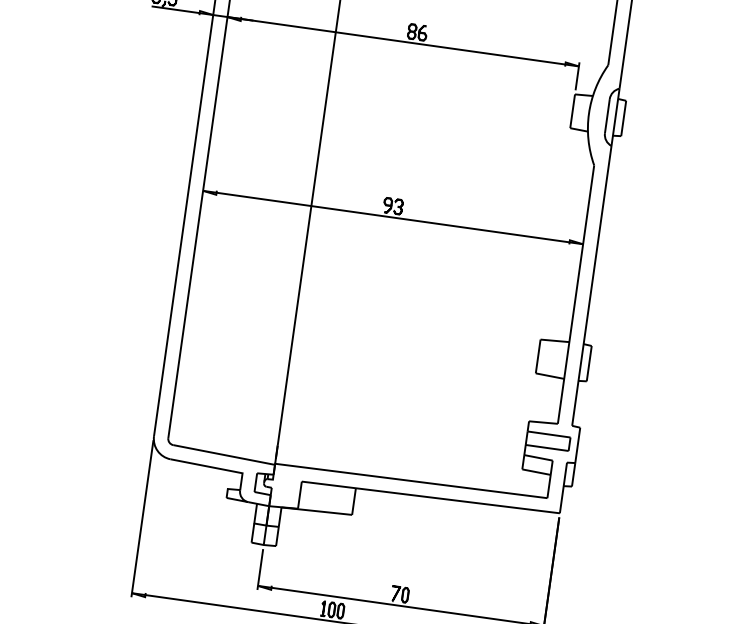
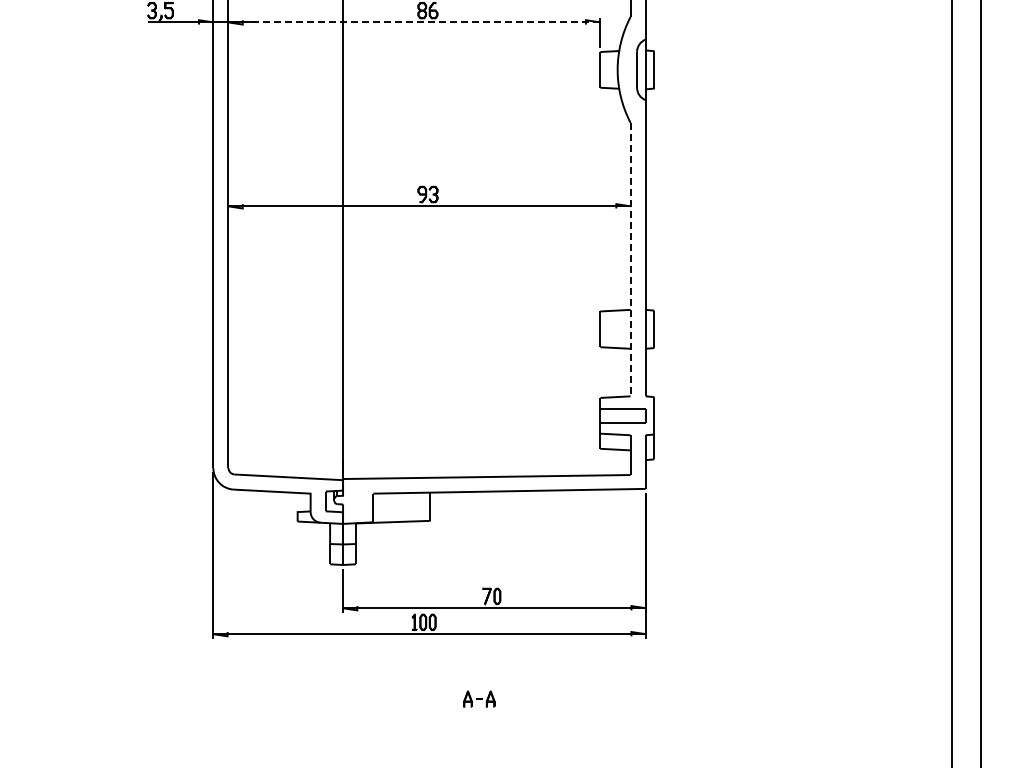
line: (403, 41) -> (414, 22), solid -> dashed
line: (575, 294) -> (630, 259), solid -> dashed

